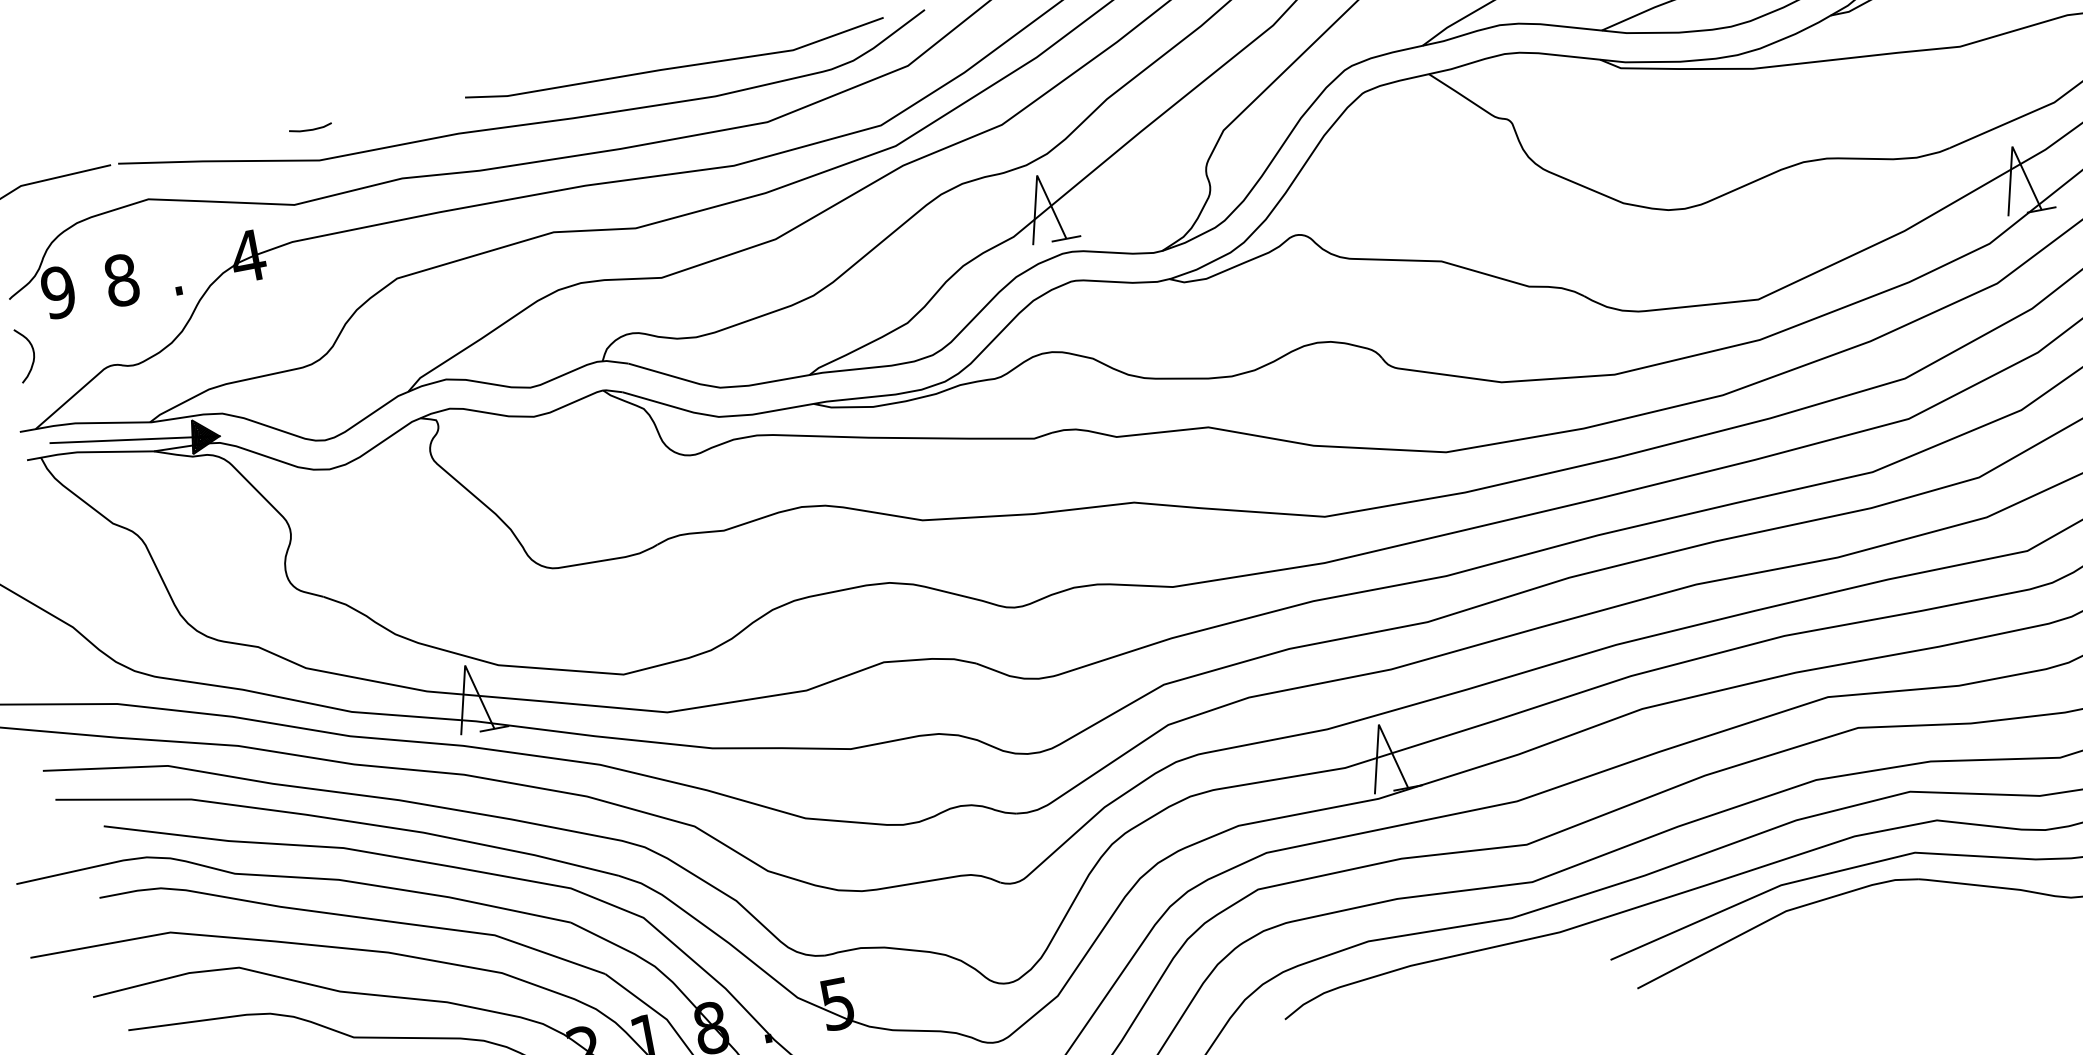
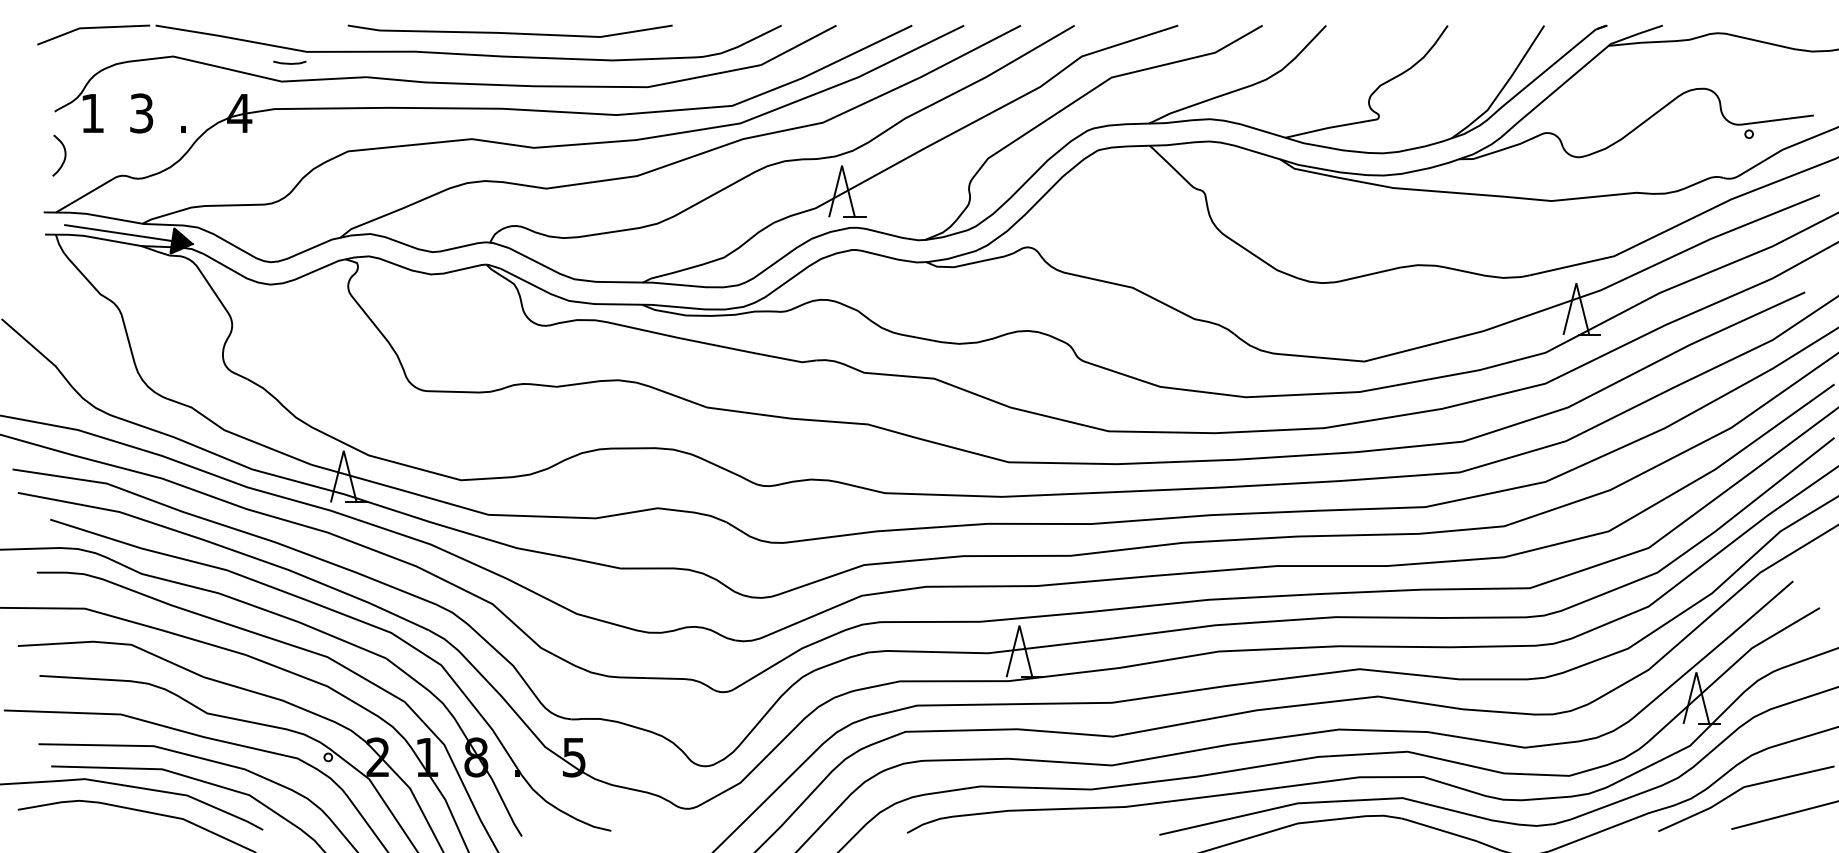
line: (675, 66) -> (509, 32), moved
line: (310, 128) -> (289, 62), moved
text: (121, 280) -> (141, 113), 8 -> 3
text: (58, 292) -> (92, 113), 9 -> 1

